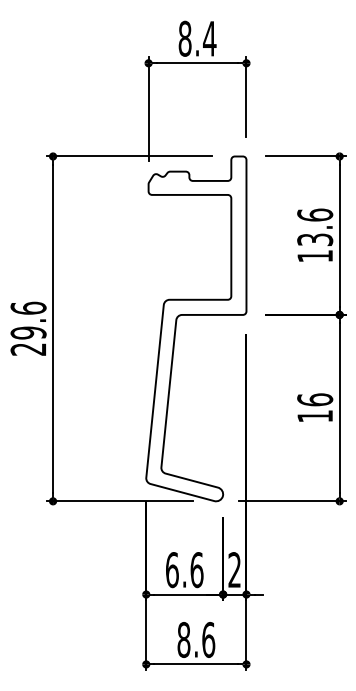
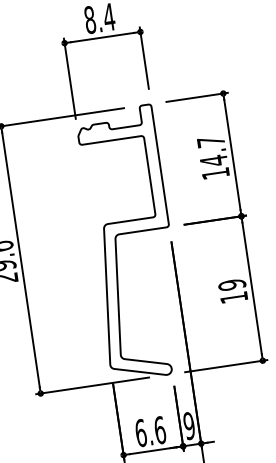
text: (315, 227) -> (212, 151), 13.6 -> 14.7
text: (315, 399) -> (232, 284), 16 -> 19
text: (234, 570) -> (189, 426), 2 -> 9

